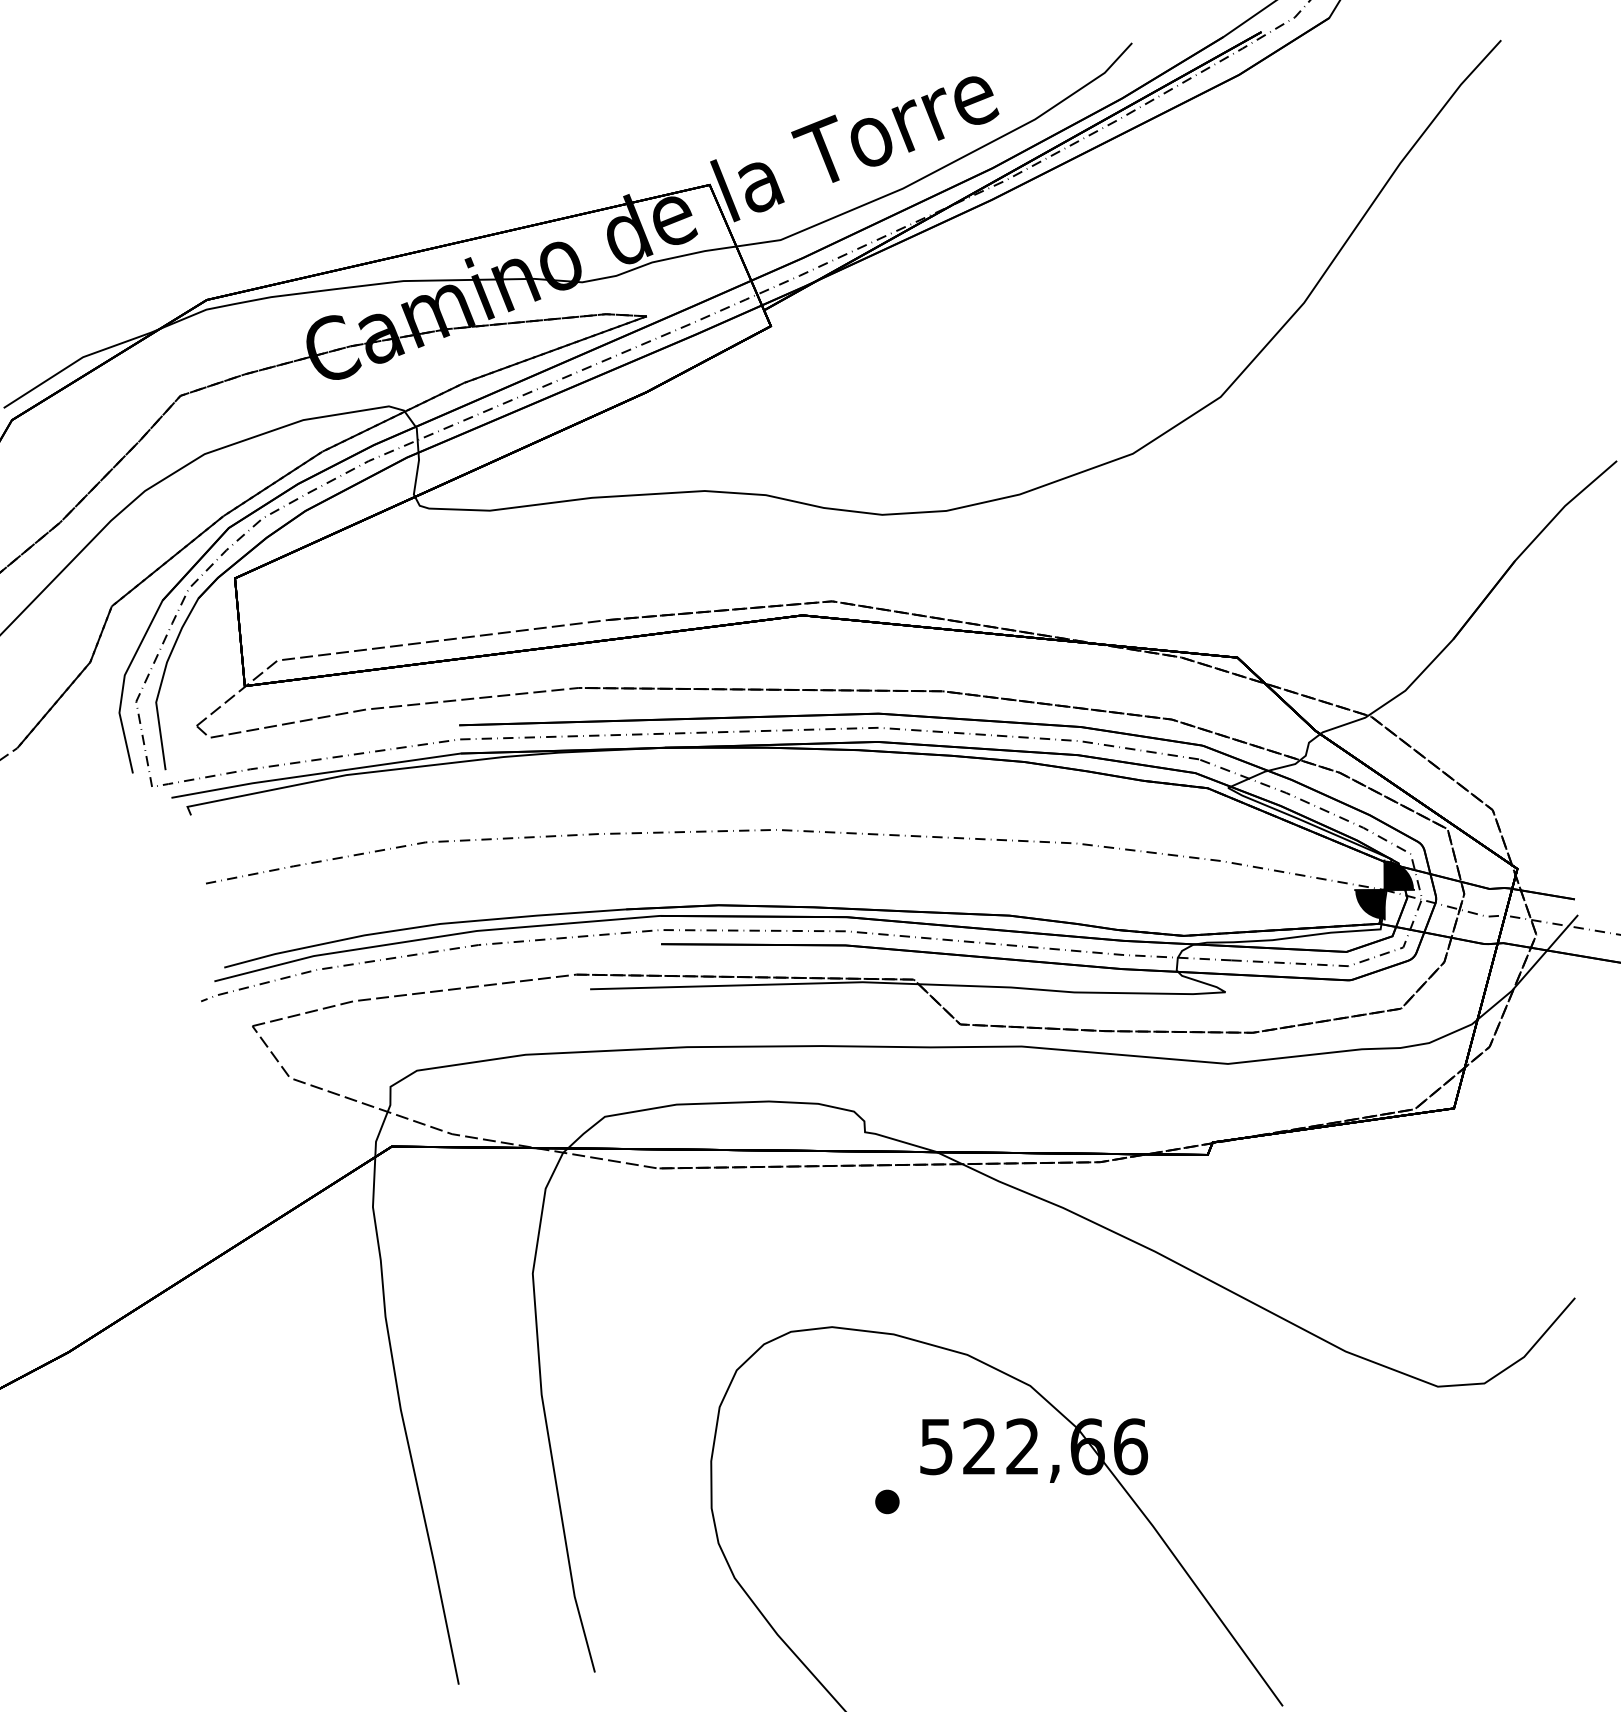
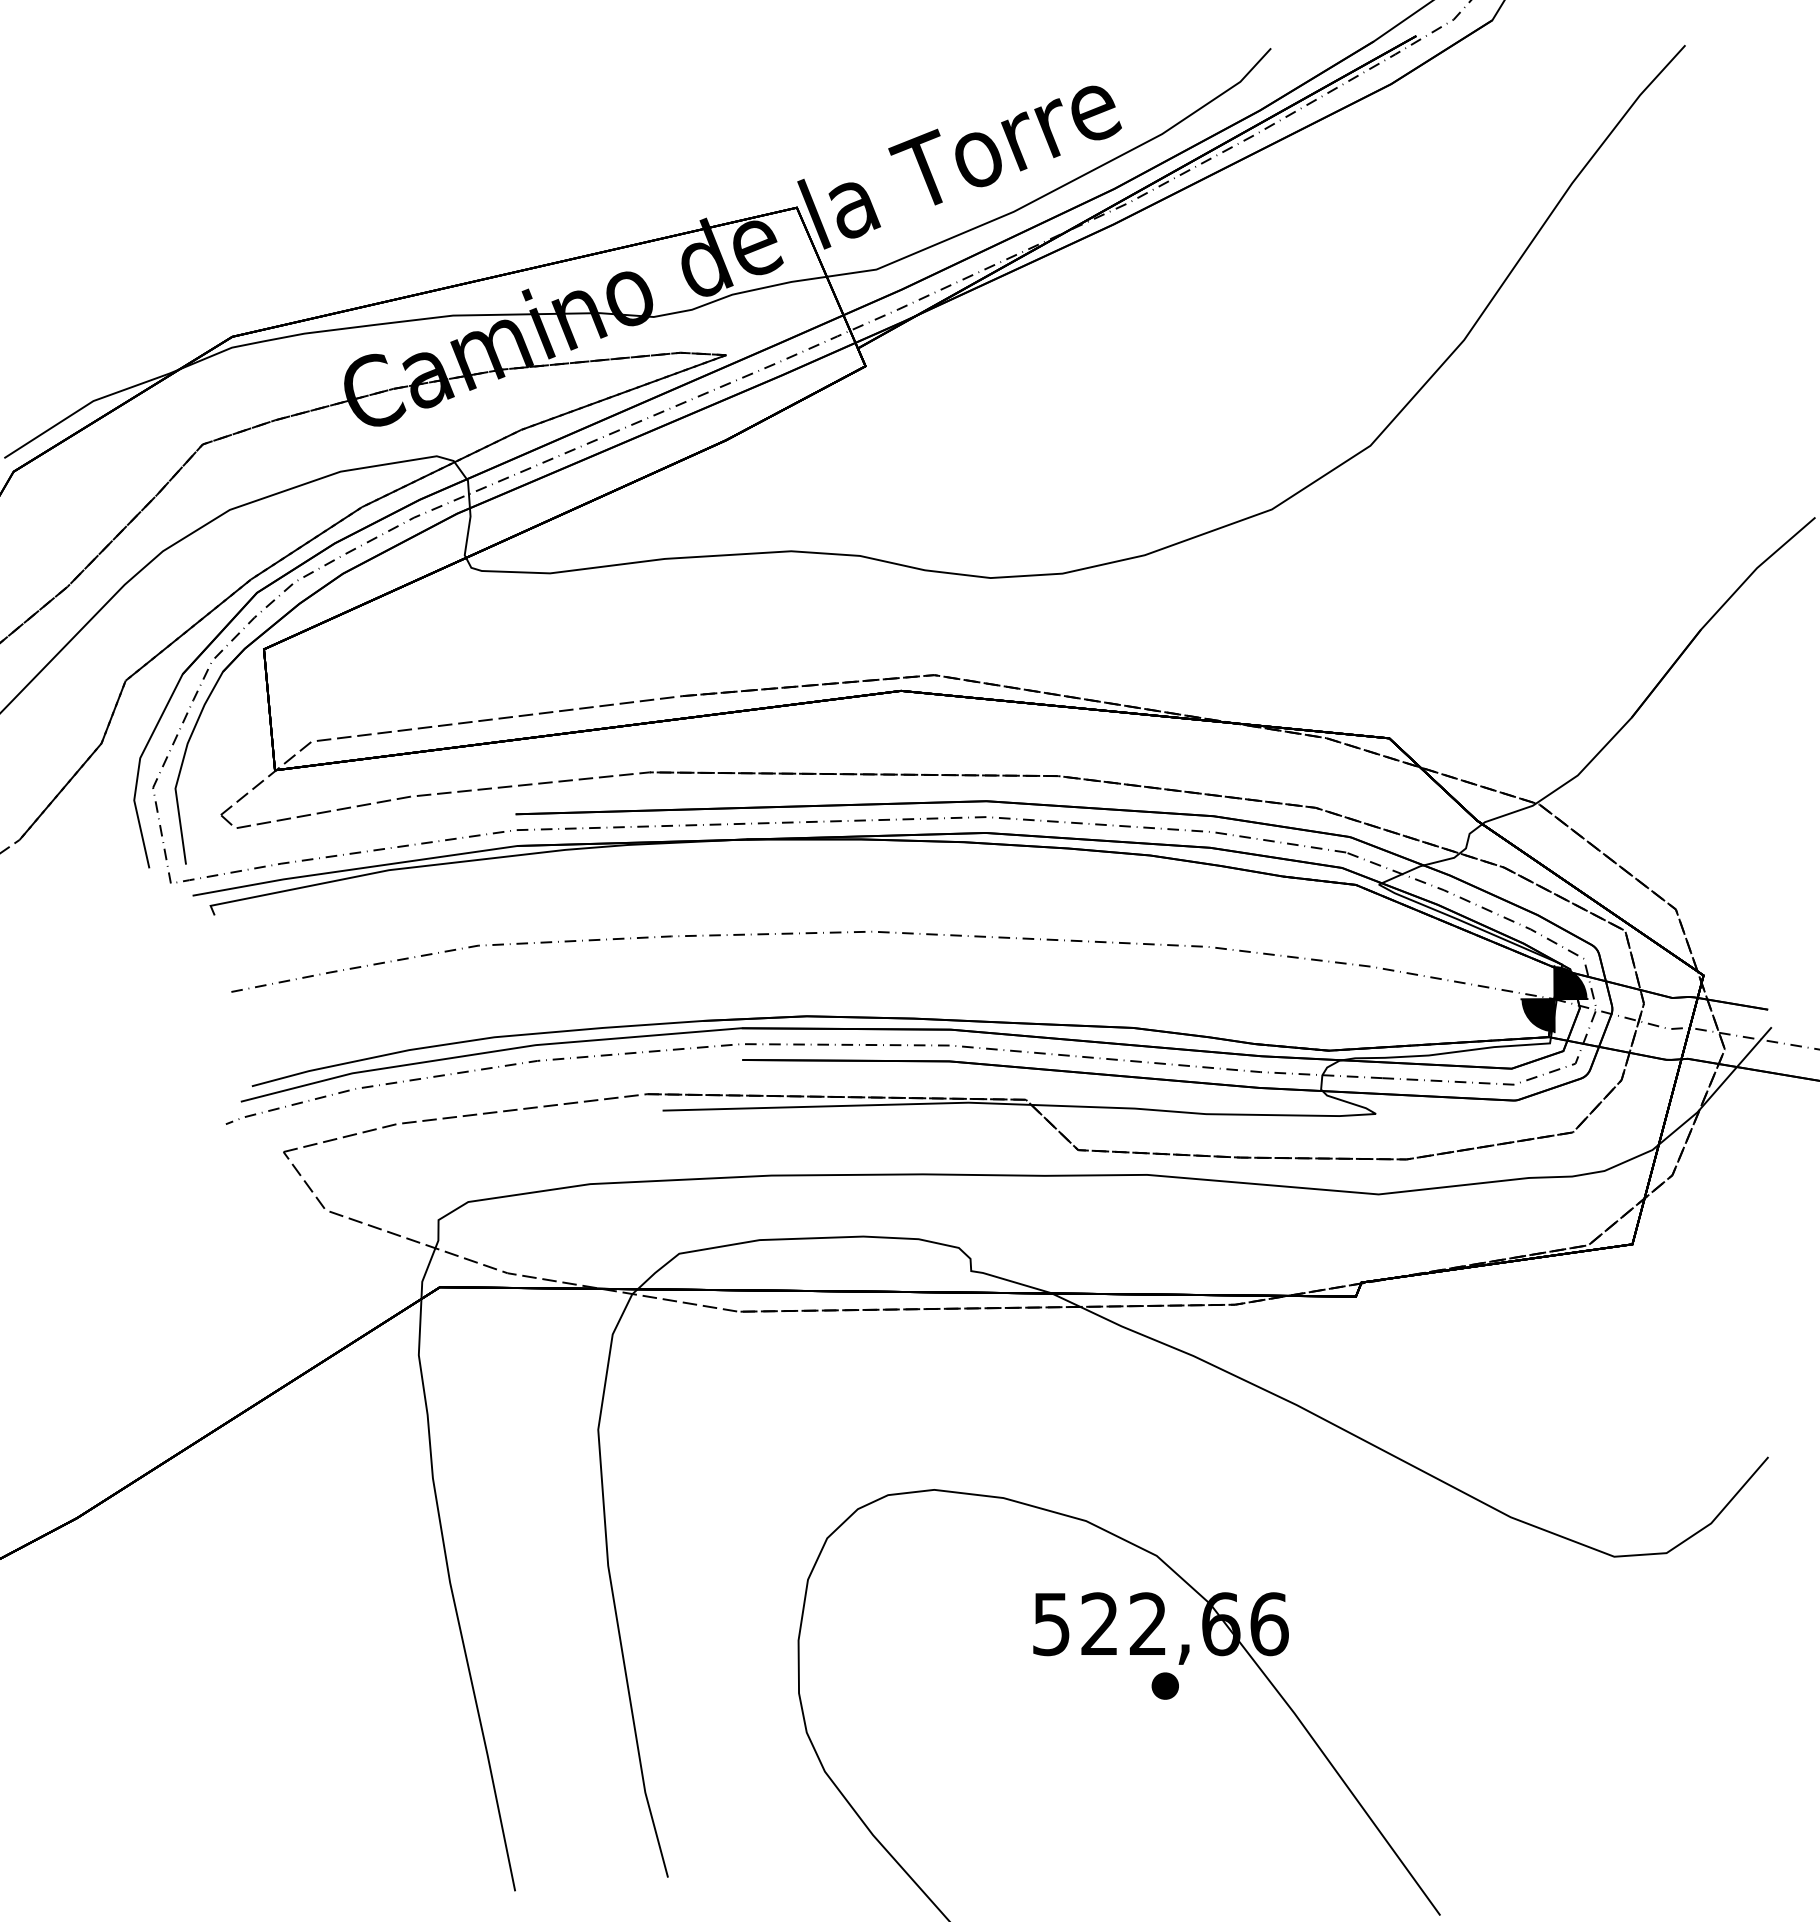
part: (886, 1501) -> (1164, 1685), moved

